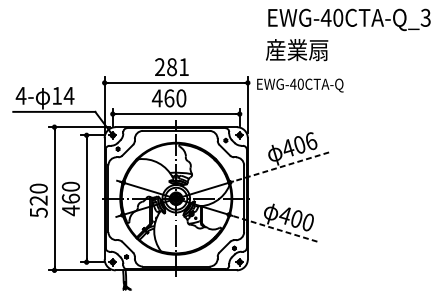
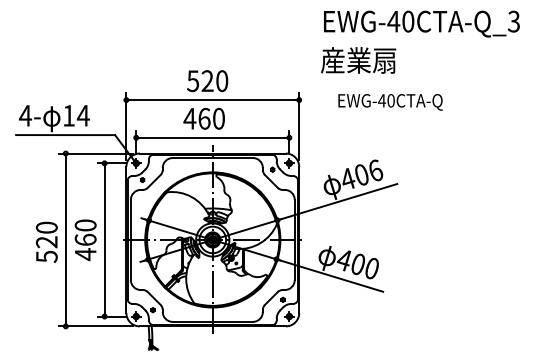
text: (171, 67) -> (207, 81), 281 -> 520
text: (300, 85) -> (390, 102), moved
line: (281, 166) -> (339, 201), dashed -> solid
line: (274, 229) -> (331, 276), dashed -> solid

